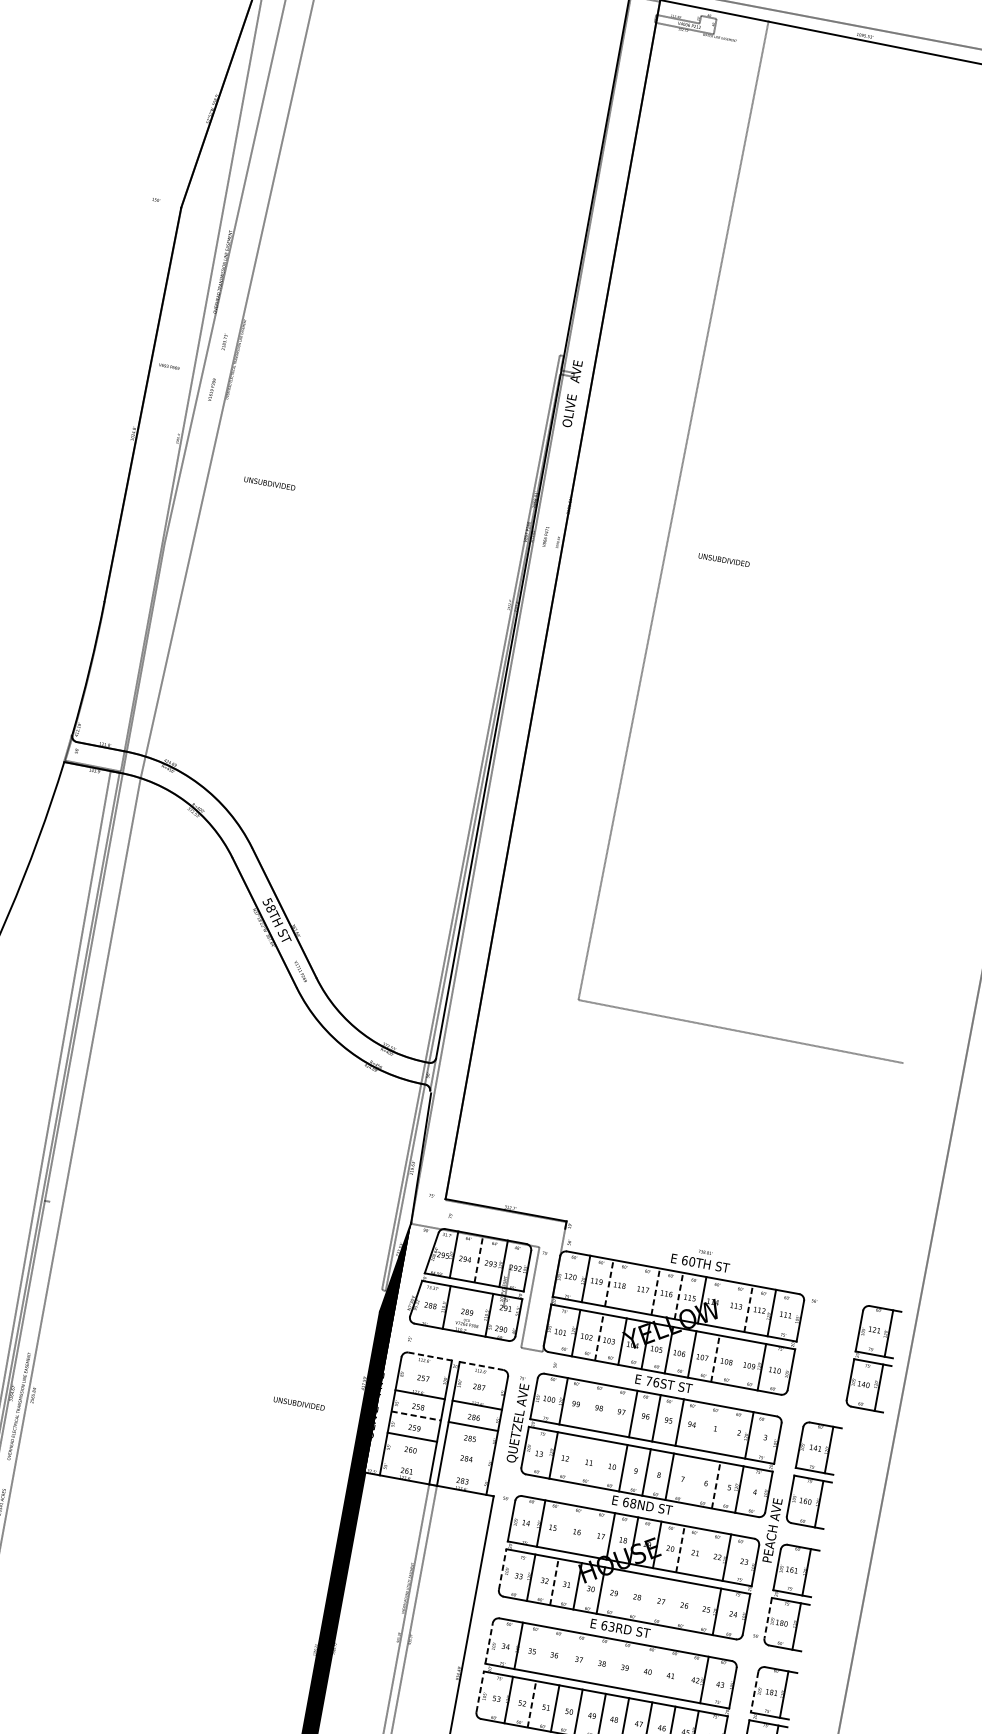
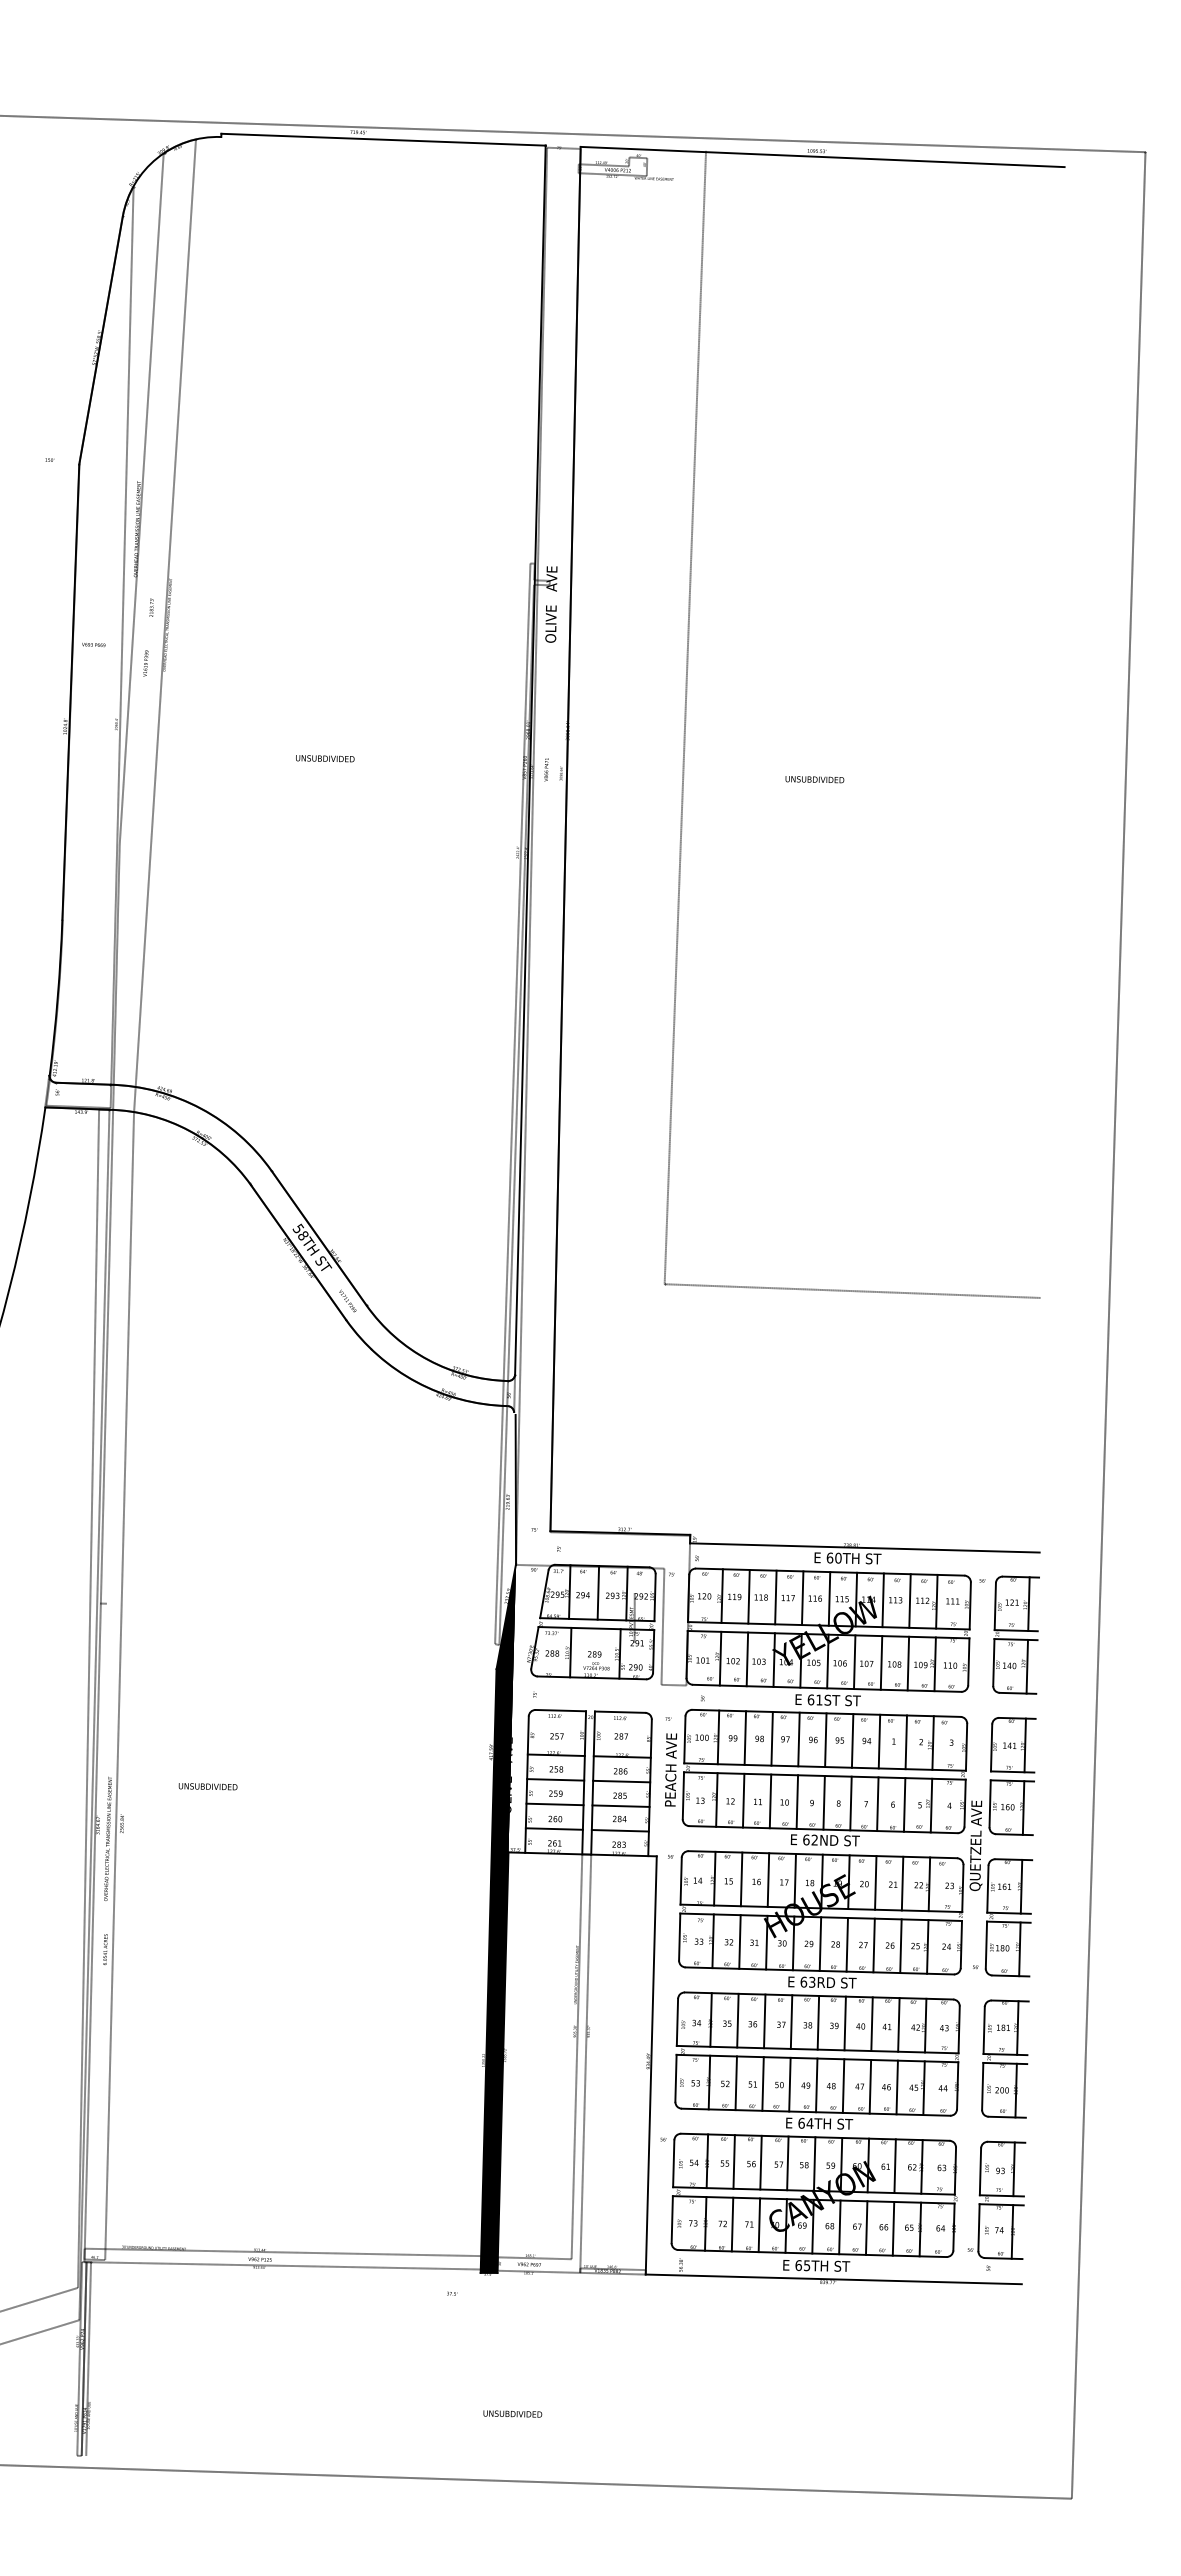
text: (270, 483) -> (325, 758), moved
text: (723, 559) -> (814, 779), moved
line: (716, 1256) -> (864, 1547), added
line: (478, 1258) -> (598, 1592), dashed -> solid
line: (609, 1283) -> (749, 1596), dashed -> solid
line: (632, 1287) -> (775, 1597), added
line: (655, 1291) -> (802, 1598), dashed -> solid
line: (678, 1295) -> (829, 1598), dashed -> solid
line: (724, 1304) -> (882, 1600), added
line: (748, 1309) -> (910, 1601), dashed -> solid
line: (599, 1337) -> (747, 1659), dashed -> solid
line: (430, 1356) -> (561, 1710), dashed -> solid
line: (715, 1358) -> (881, 1662), dashed -> solid
part: (873, 1358) -> (1015, 1634), moved
line: (738, 1362) -> (908, 1663), added
line: (481, 1366) -> (620, 1712), dashed -> solid
text: (652, 1381) -> (814, 1699), 76ST -> 61ST
text: (298, 1403) -> (207, 1786), moved
line: (587, 1405) -> (745, 1737), added
line: (609, 1409) -> (771, 1738), added
line: (416, 1415) -> (555, 1779), dashed -> solid
text: (517, 1423) -> (670, 1770), QUETZEL AVE -> PEACH AVE
line: (702, 1426) -> (879, 1741), added
line: (726, 1431) -> (906, 1742), added
line: (469, 1447) -> (620, 1805), added
line: (407, 1457) -> (553, 1828), added
line: (576, 1459) -> (743, 1800), added
line: (600, 1464) -> (770, 1801), added
line: (464, 1468) -> (619, 1830), added
line: (692, 1481) -> (877, 1804), added
line: (716, 1484) -> (904, 1804), dashed -> solid
text: (633, 1503) -> (814, 1839), 68ND -> 62ND
line: (564, 1527) -> (741, 1879), added
text: (772, 1530) -> (975, 1845), PEACH AVE -> QUETZEL AVE
line: (587, 1531) -> (768, 1879), added
line: (680, 1548) -> (875, 1882), dashed -> solid
line: (703, 1553) -> (902, 1883), added
line: (502, 1569) -> (679, 1936), dashed -> solid
line: (554, 1581) -> (739, 1941), dashed -> solid
line: (624, 1594) -> (820, 1943), added
line: (646, 1598) -> (846, 1944), added
line: (669, 1603) -> (873, 1945), added
line: (693, 1607) -> (900, 1946), added
line: (768, 1618) -> (986, 1945), dashed -> solid
line: (489, 1642) -> (677, 2021), dashed -> solid
line: (541, 1649) -> (737, 2020), added
line: (564, 1654) -> (764, 2021), added
line: (588, 1658) -> (791, 2021), added
line: (611, 1662) -> (818, 2022), added
line: (634, 1667) -> (844, 2023), added
line: (657, 1671) -> (871, 2024), added
line: (680, 1675) -> (898, 2024), added
line: (480, 1691) -> (676, 2077), dashed -> solid
line: (754, 1693) -> (984, 2031), dashed -> solid
line: (532, 1704) -> (736, 2083), dashed -> solid

